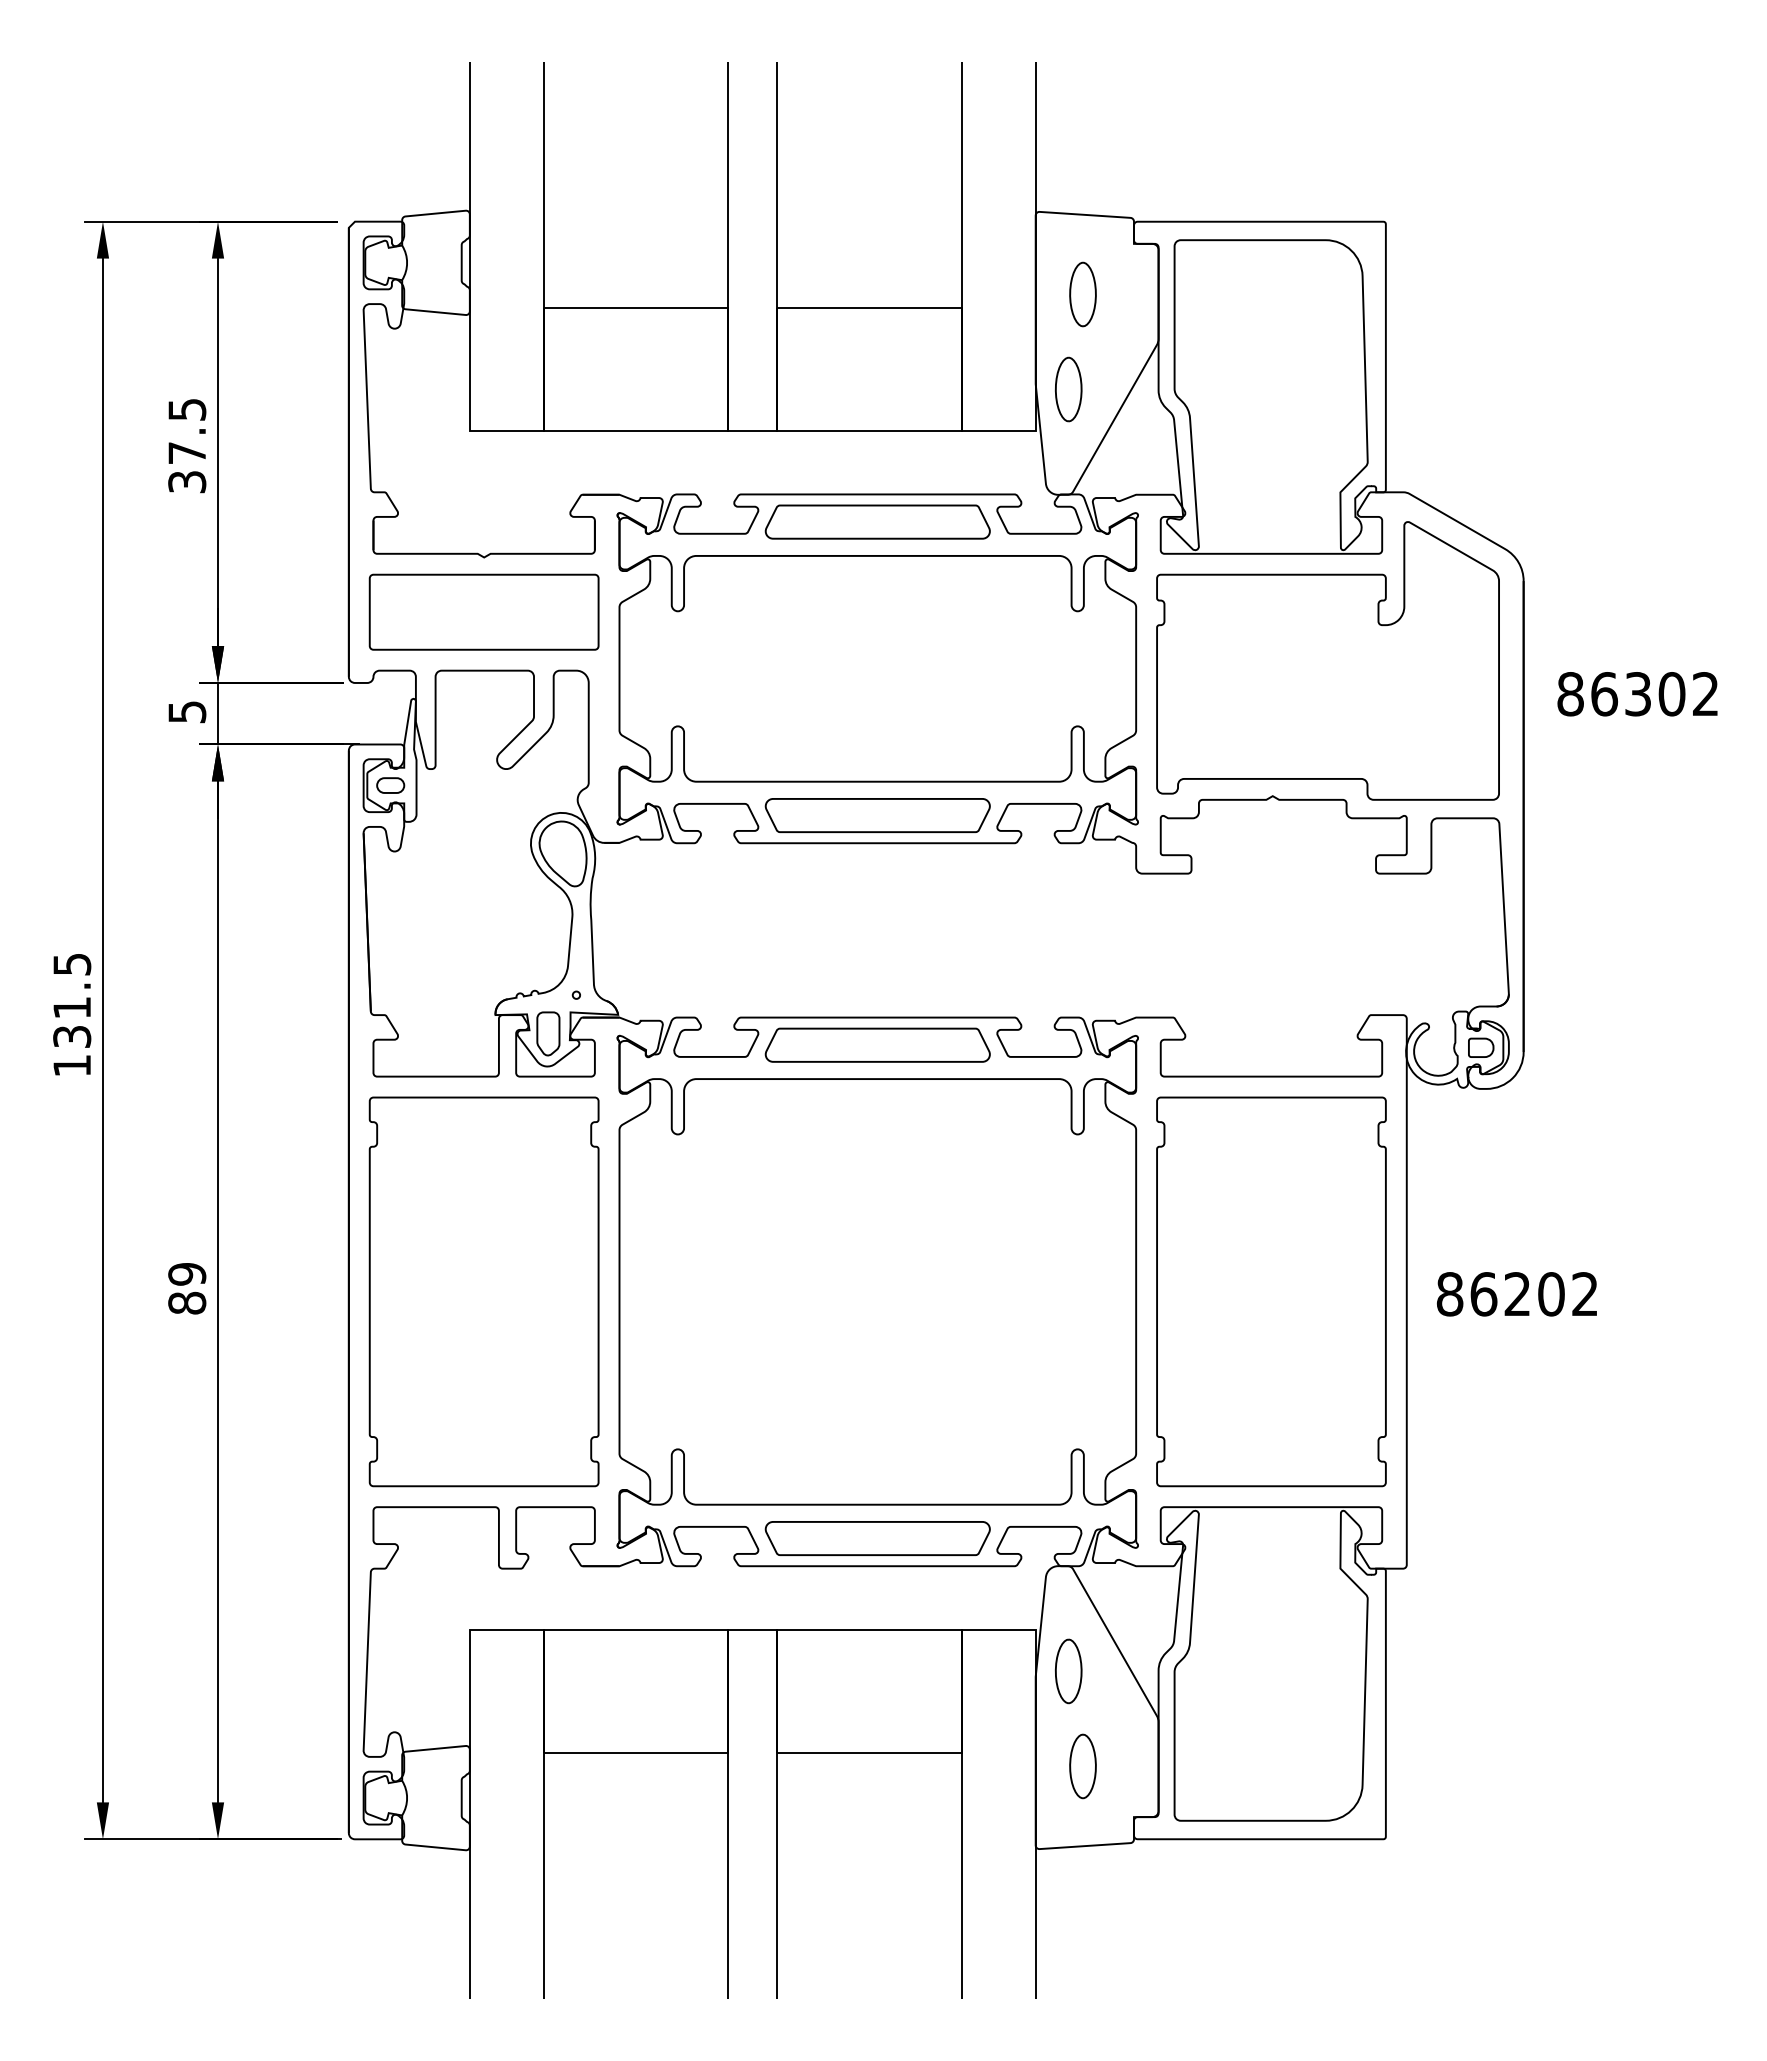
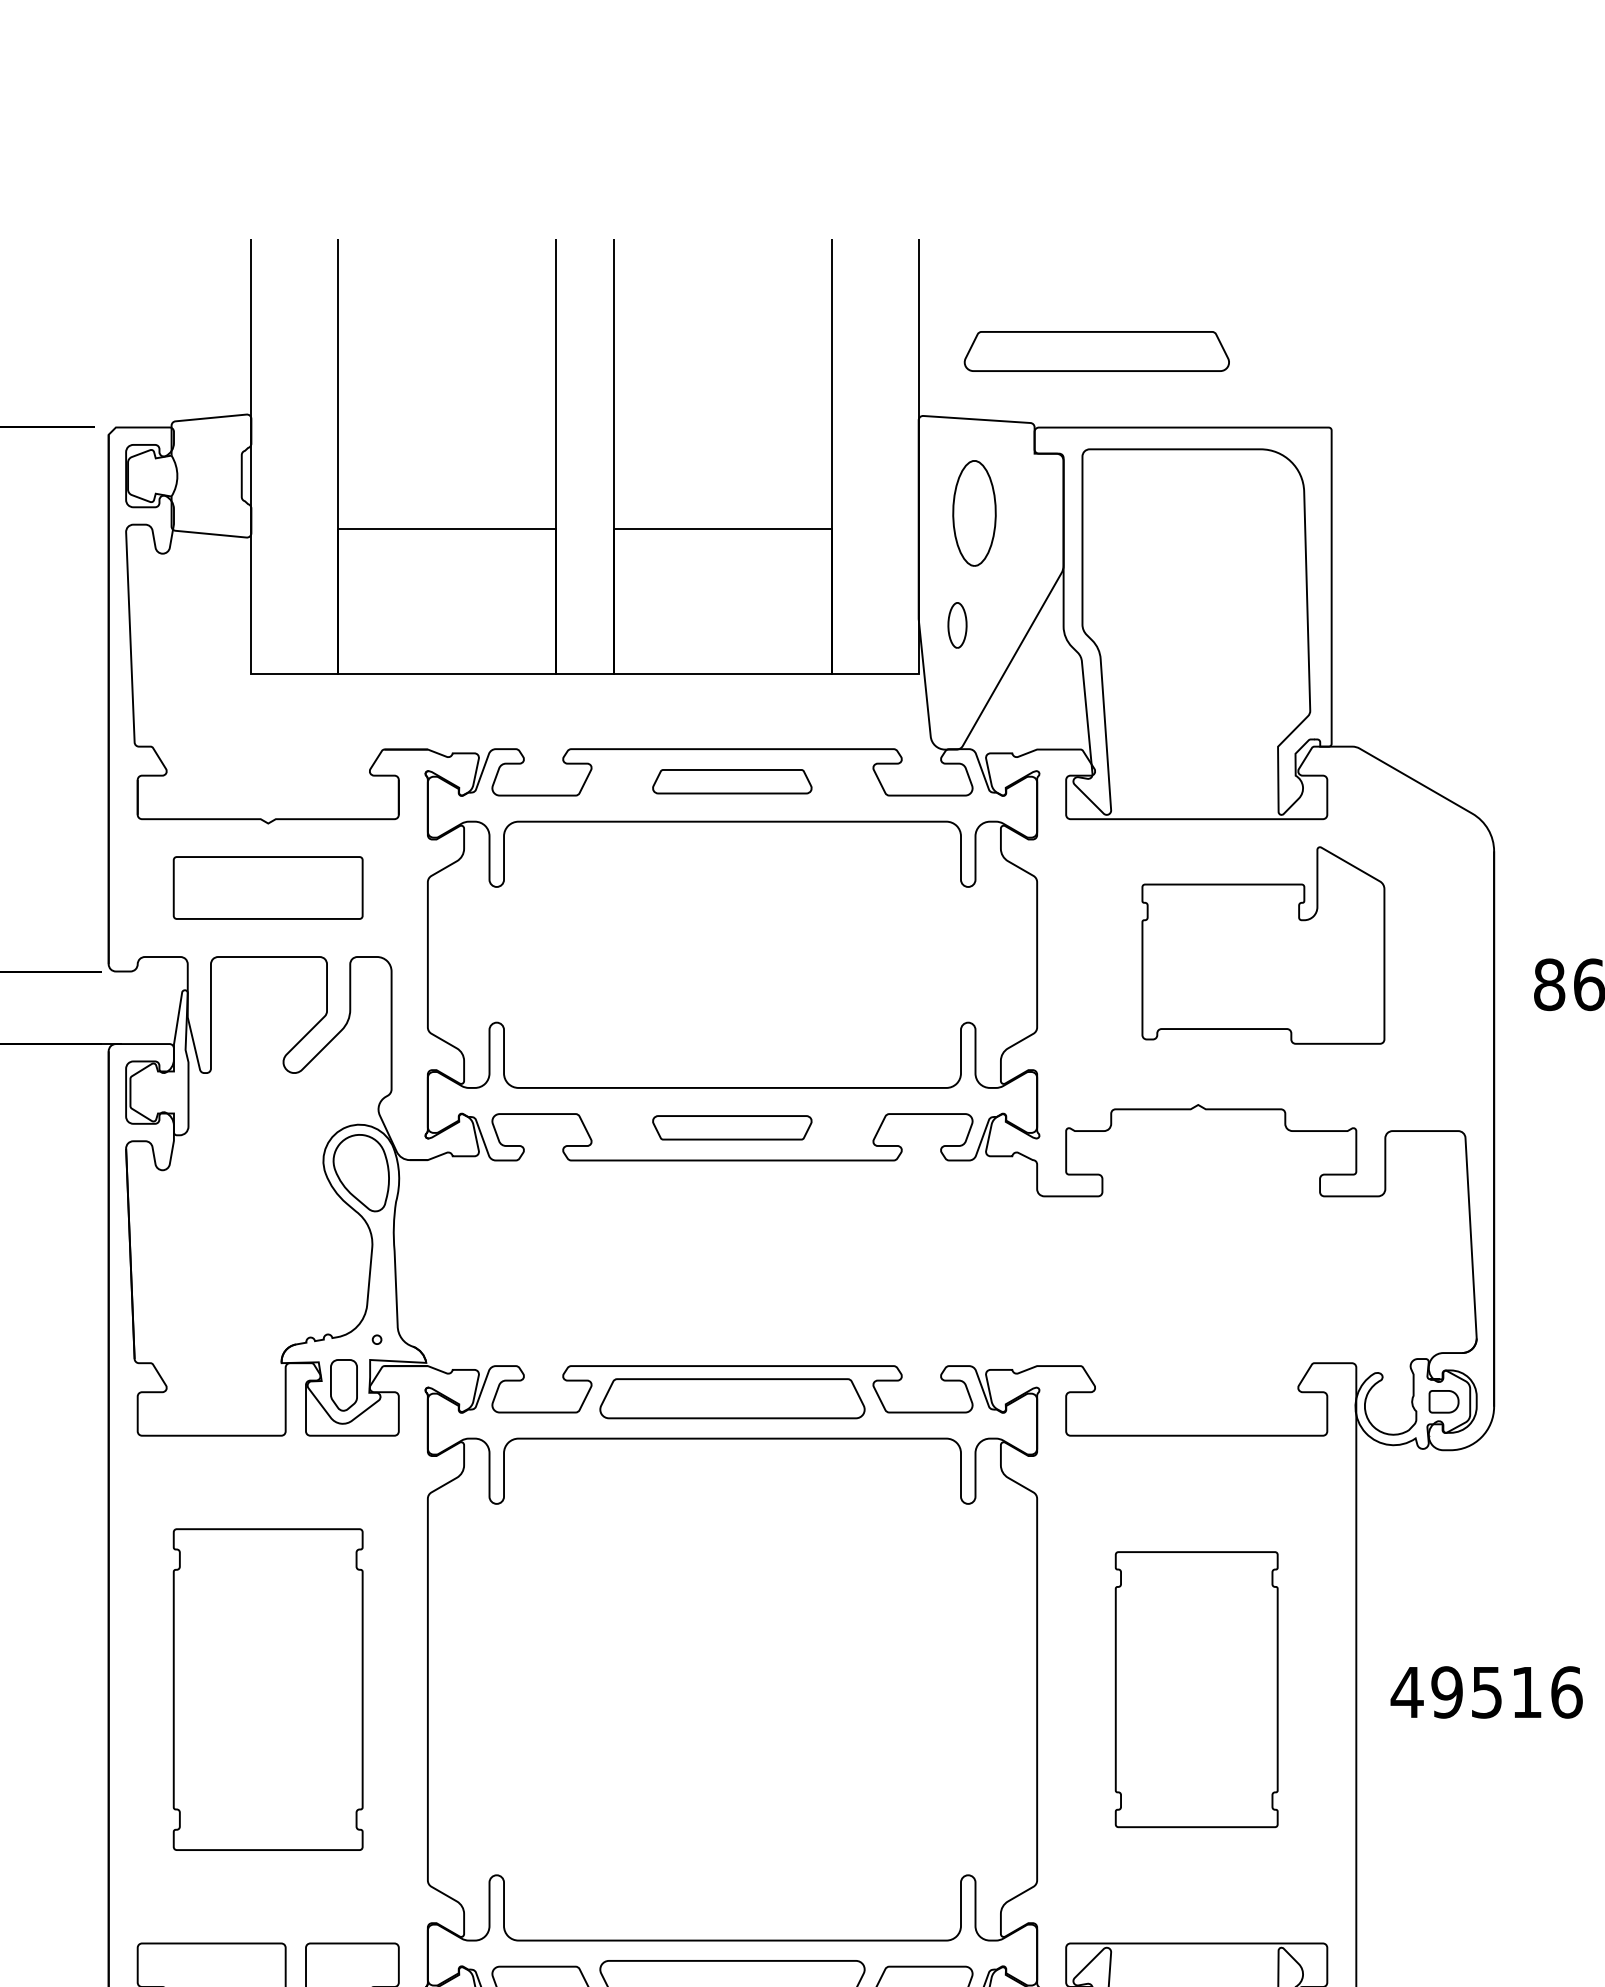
part: (1186, 156) -> (1096, 350), added
part: (1082, 294) -> (973, 513), size x1.4
part: (1068, 389) -> (957, 625), size x0.6
part: (877, 521) -> (732, 781), size x0.6
part: (483, 611) -> (267, 887), size x0.7
part: (1327, 660) -> (1262, 944), size x0.6
part: (390, 785) -> (157, 1092), removed
part: (877, 815) -> (732, 1127), size x0.6
part: (483, 1291) -> (267, 1689), size x0.7
part: (1271, 1291) -> (1196, 1689), size x0.6
text: (1516, 1294) -> (1485, 1692), 86202 -> 49516

